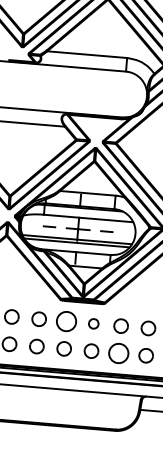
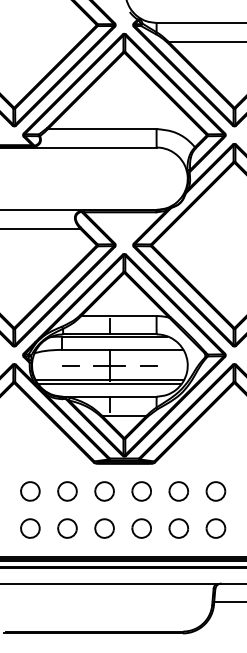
part: (66, 321) -> (104, 491), size x0.71
part: (93, 323) -> (141, 491), size x1.43
part: (118, 353) -> (178, 528), size x0.71

